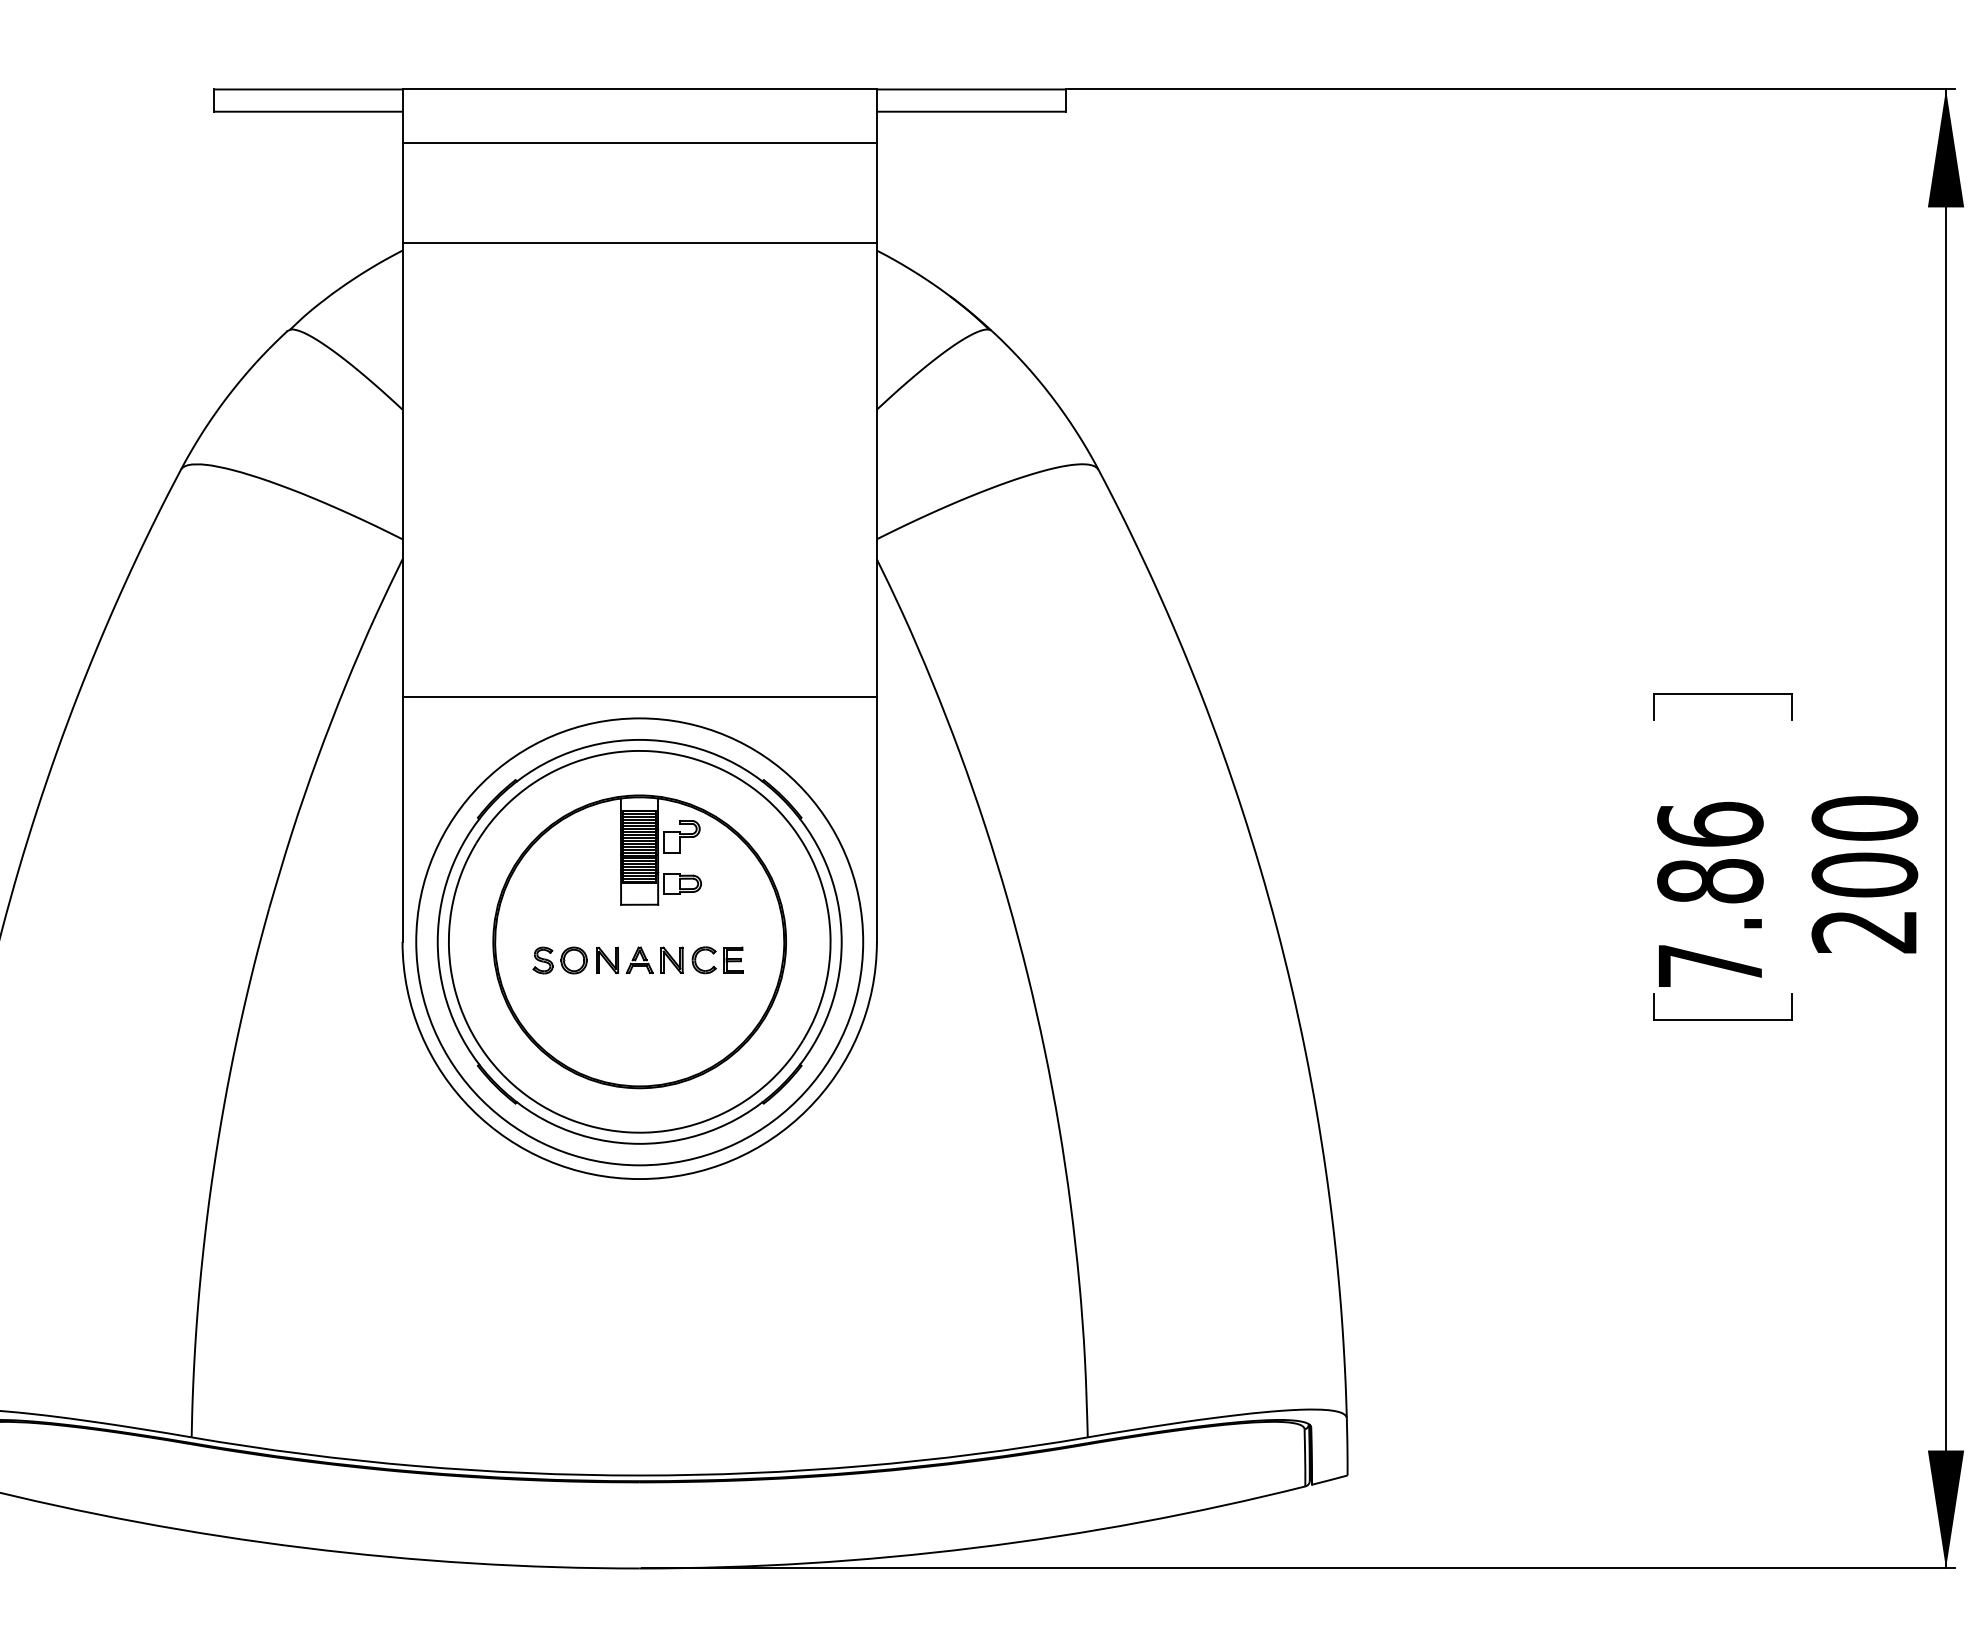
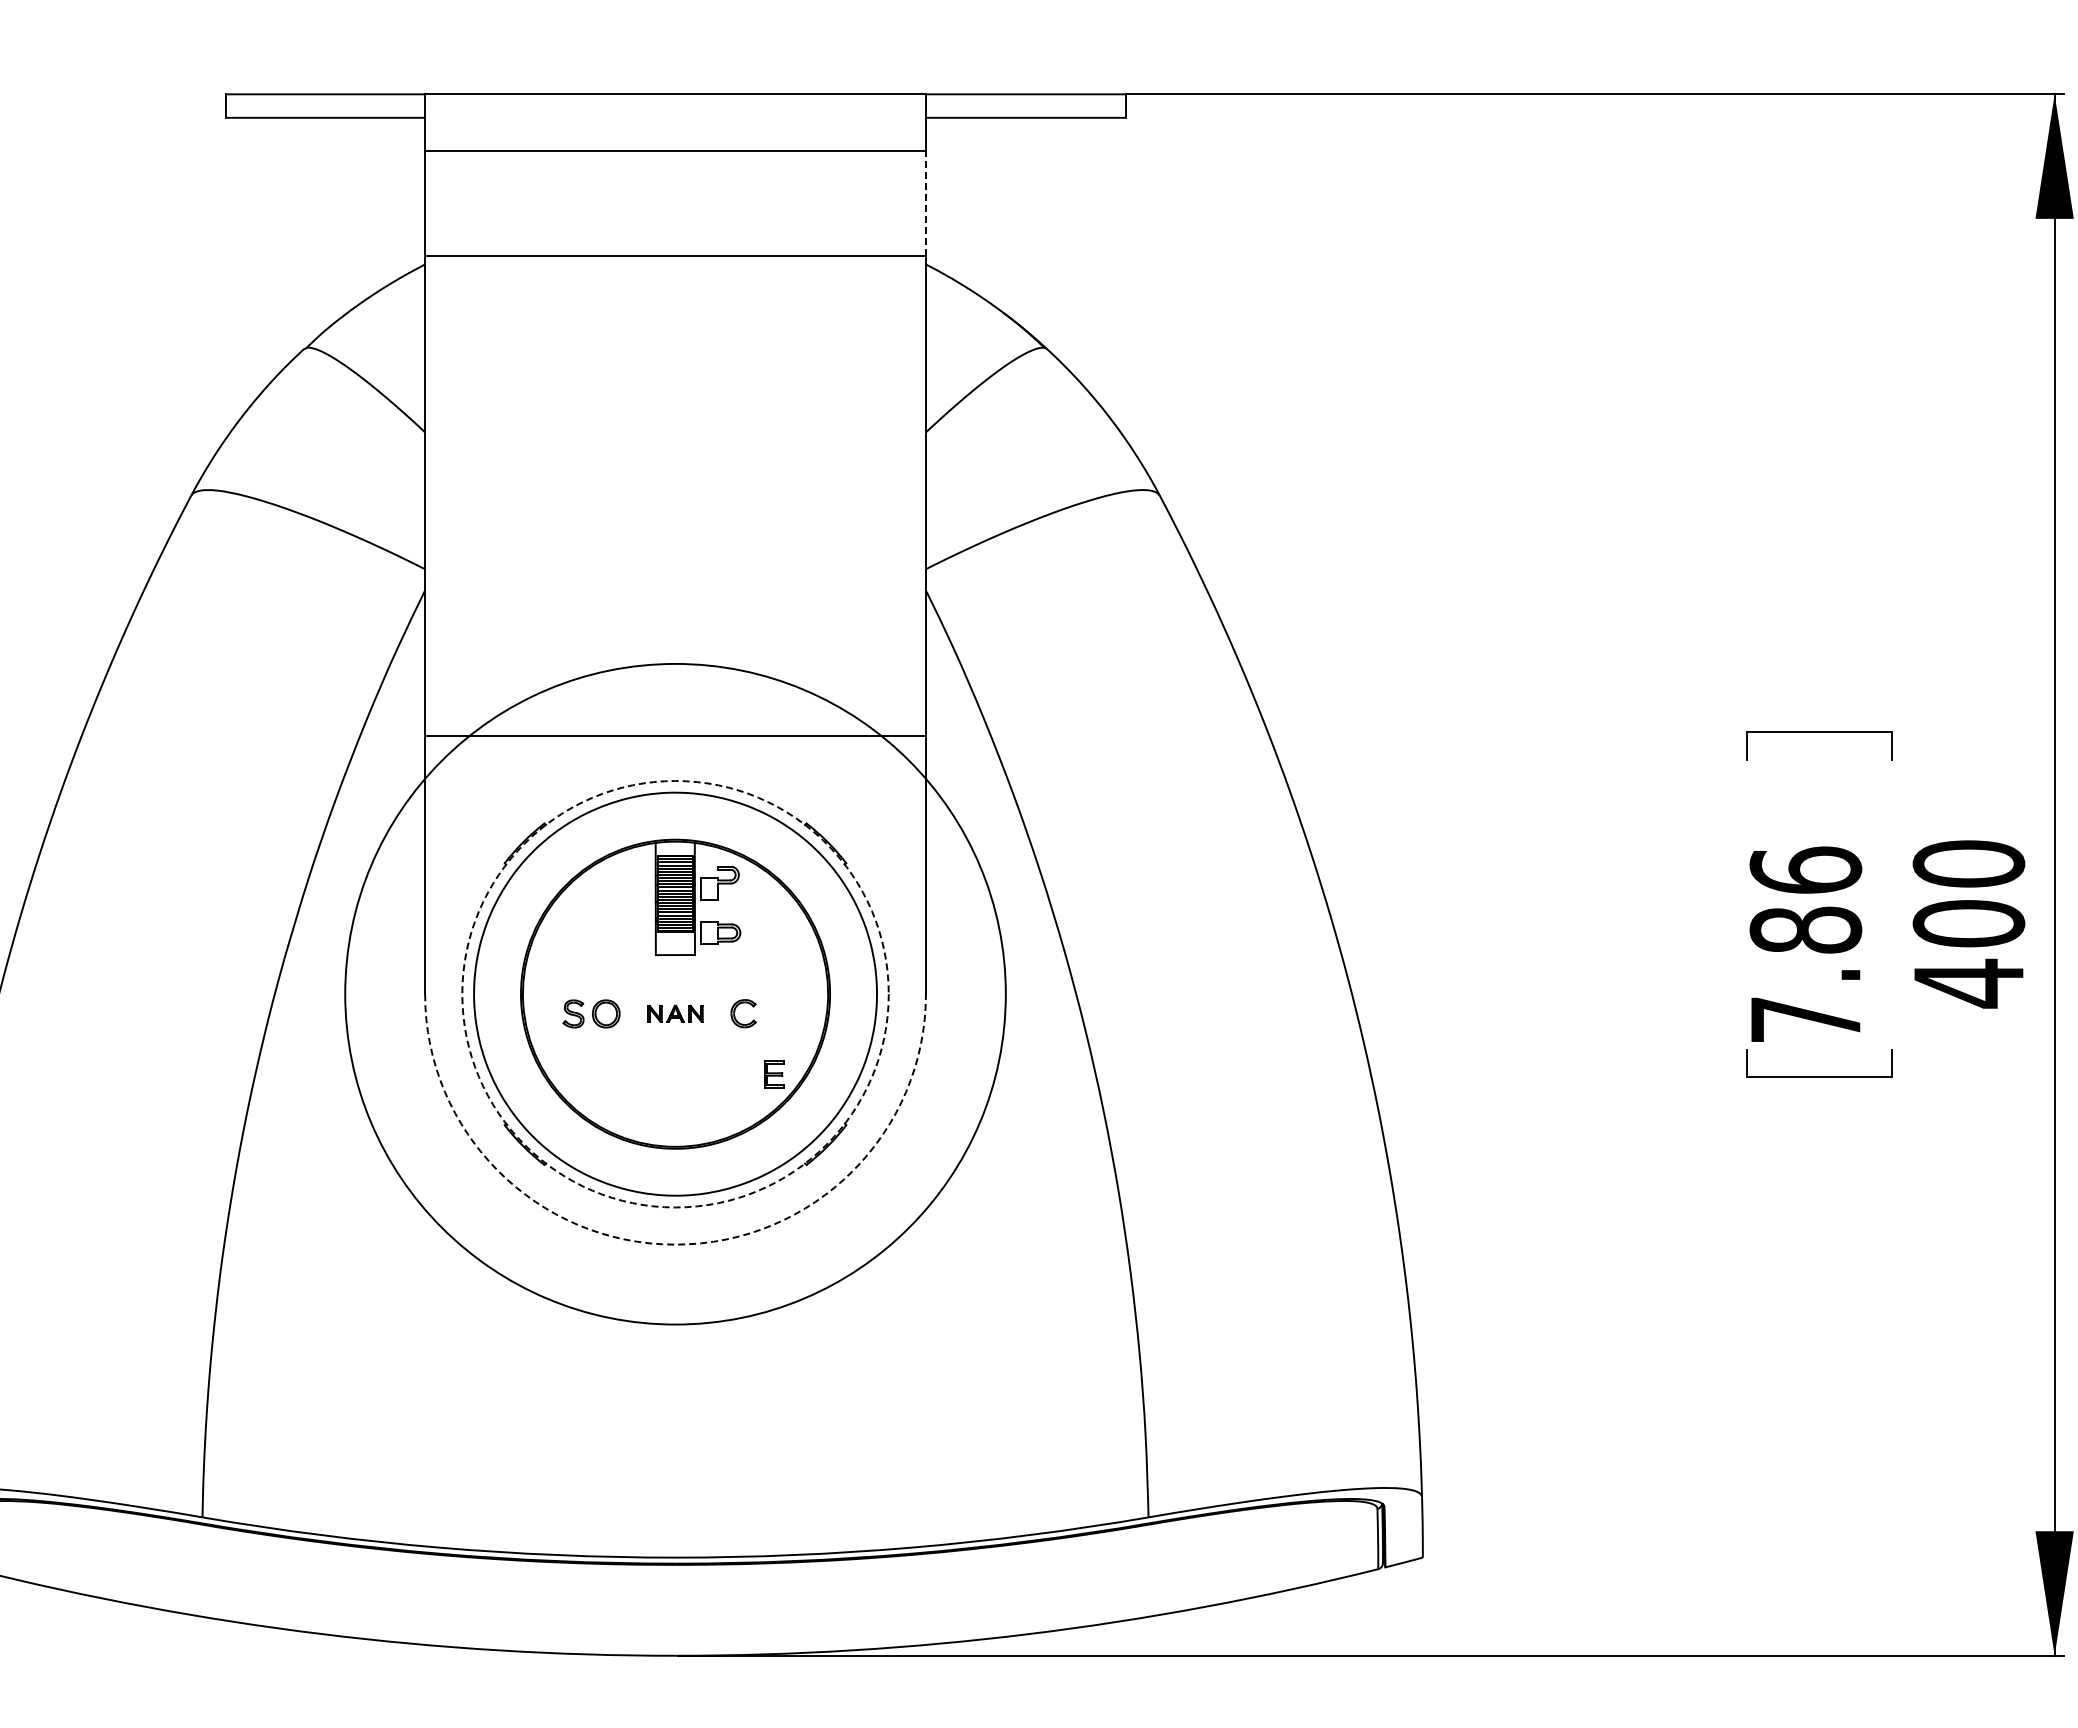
line: (876, 192) -> (925, 203), solid -> dashed
text: (1863, 931) -> (1967, 983), 200 -> 400
circle: (639, 942) -> (675, 994), size x1.4
circle: (639, 942) -> (675, 994), solid -> dashed
part: (639, 960) -> (675, 1013), size x0.6
part: (733, 960) -> (774, 1074), moved
arc: (639, 1178) -> (675, 1244), solid -> dashed

